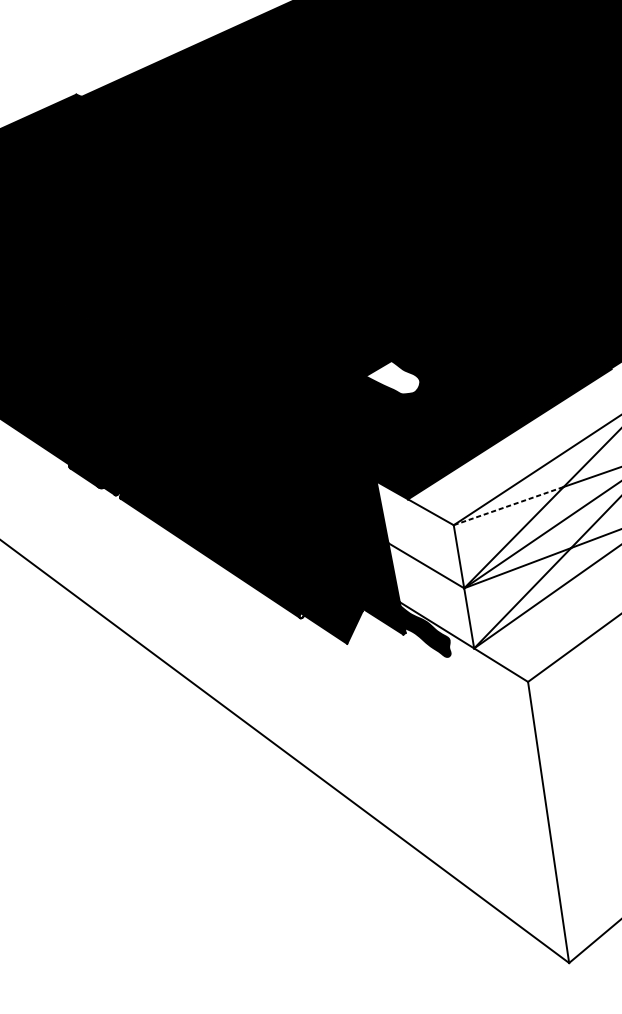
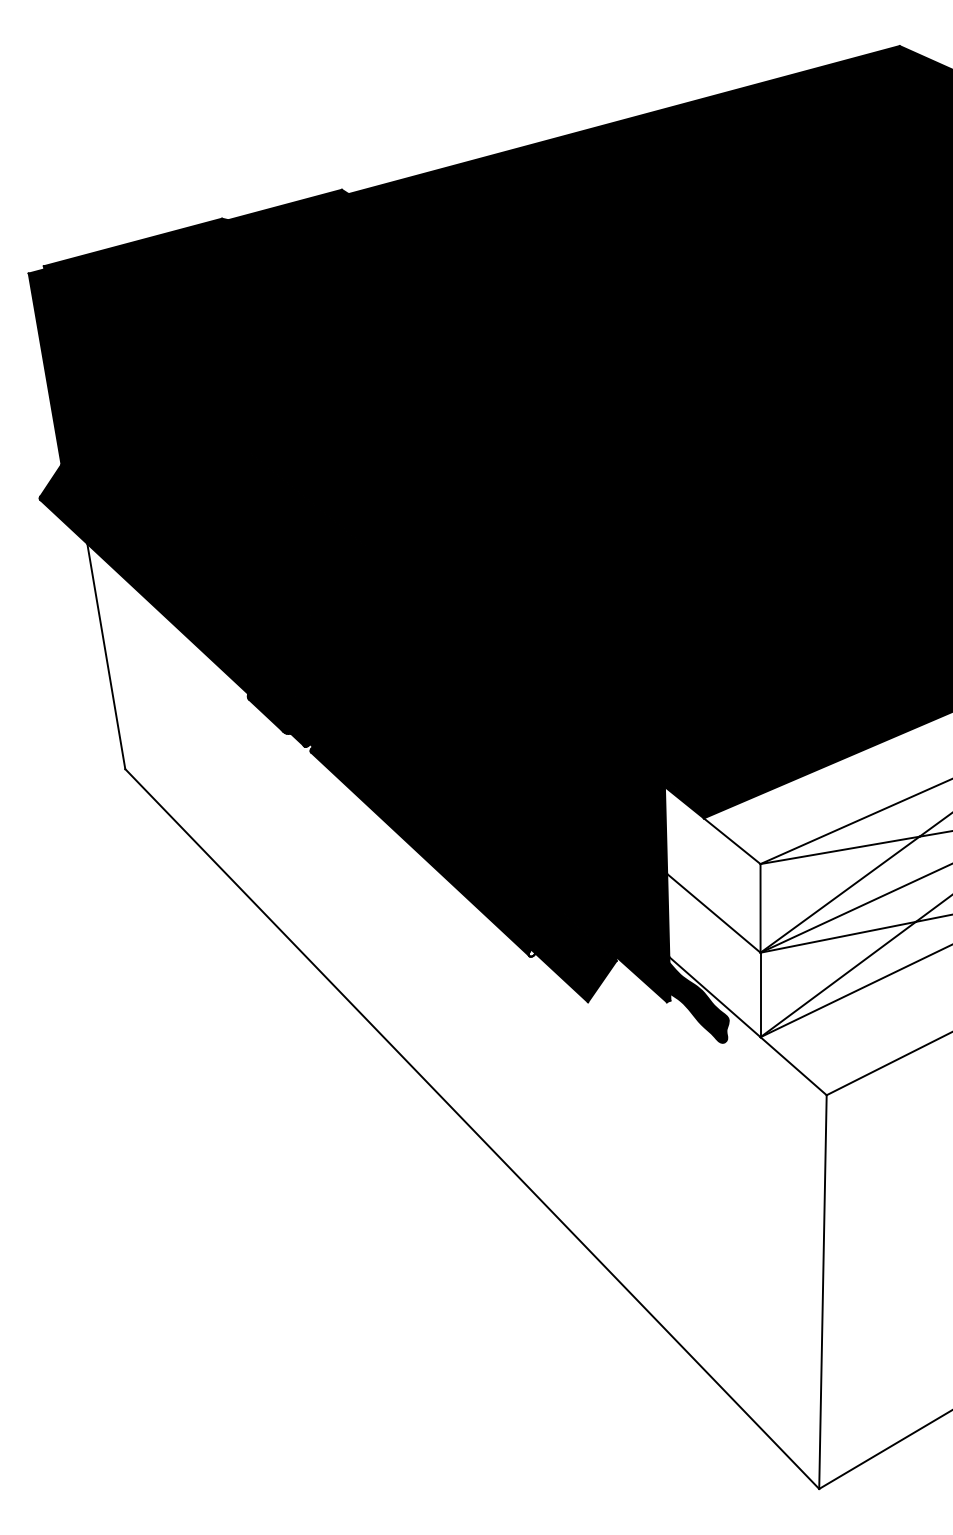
fill: (392, 378) -> (710, 649), added
line: (509, 506) -> (840, 850), dashed -> solid

